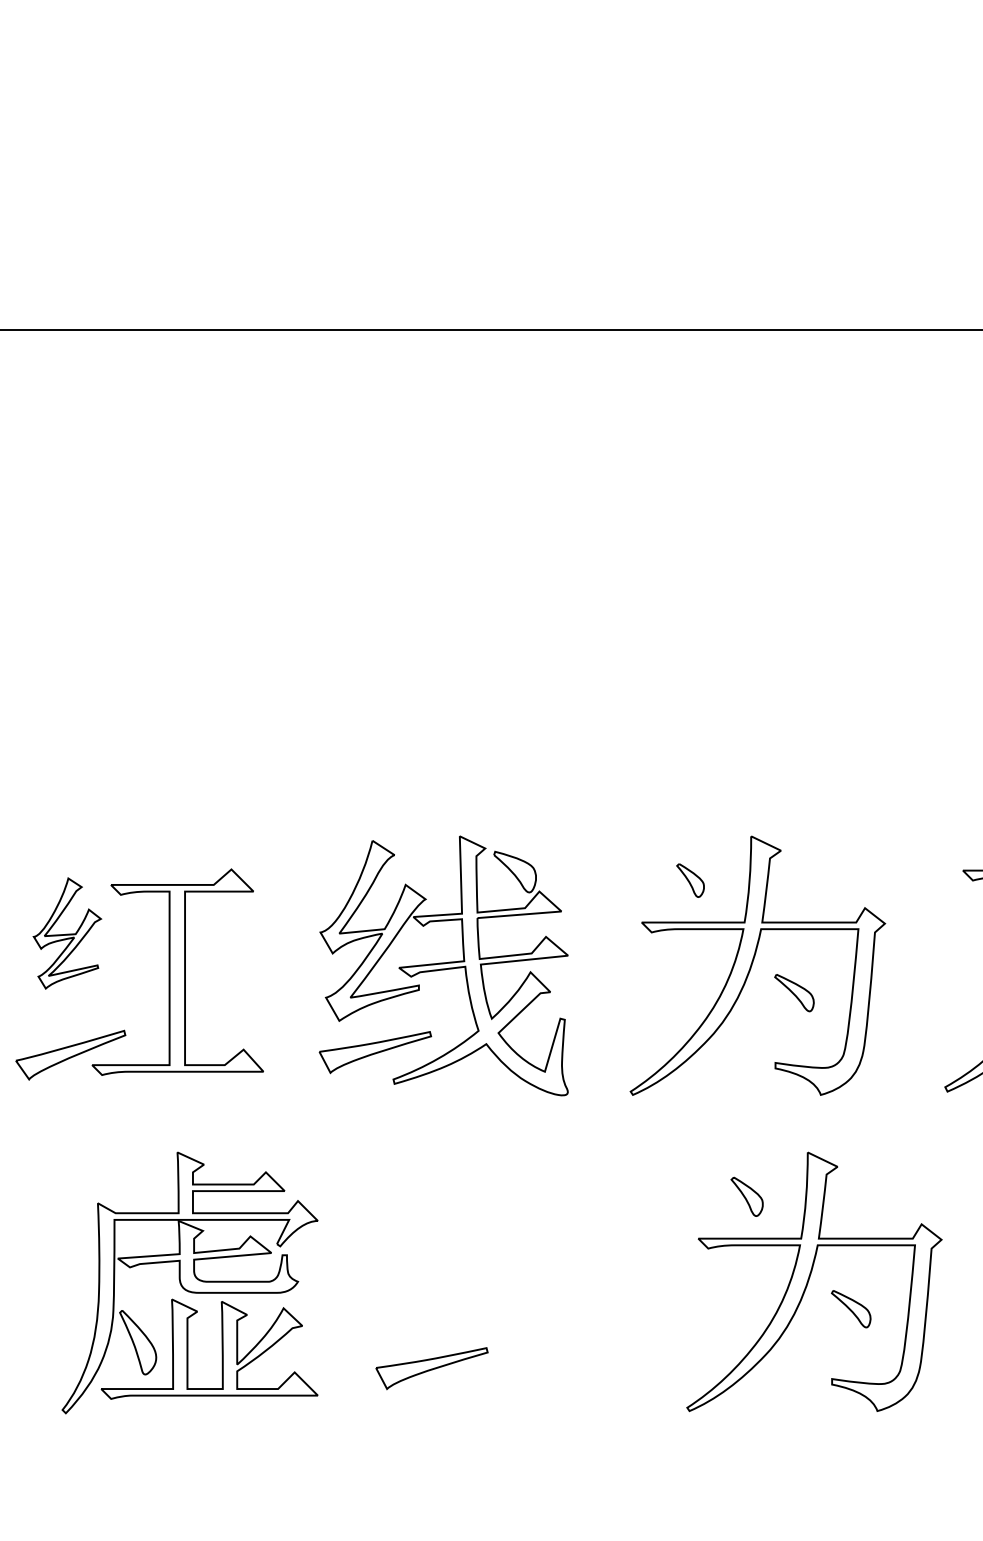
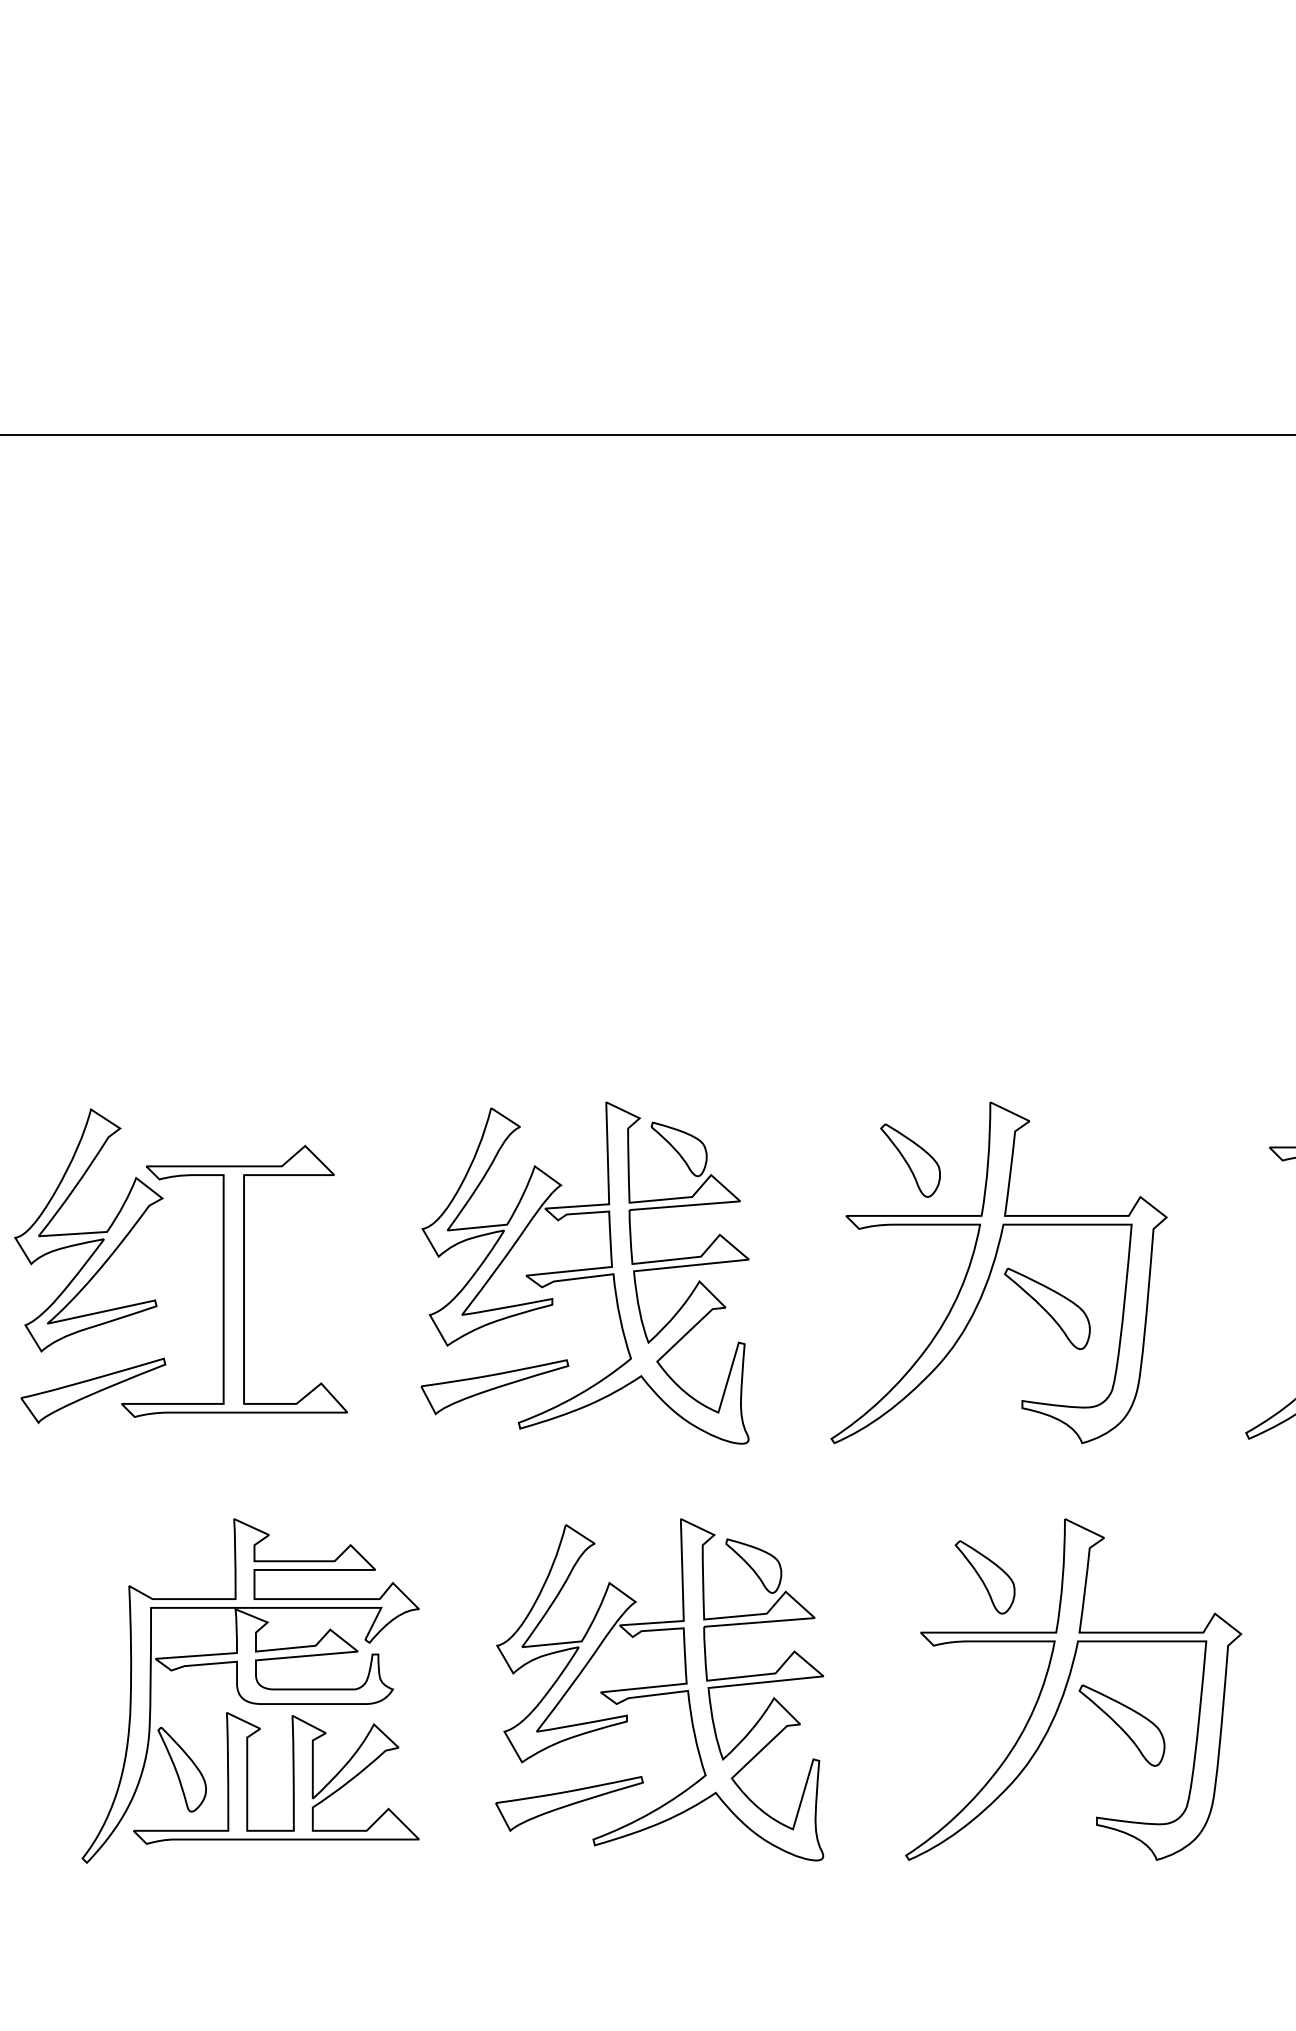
part: (690, 880) -> (910, 1160), size x1.67
part: (67, 933) -> (89, 1230), size x1.67
part: (794, 992) -> (1047, 1308), size x1.67
part: (746, 1196) -> (984, 1577), size x1.43
part: (500, 1281) -> (659, 1689), added
part: (851, 1308) -> (1122, 1724), size x1.67

